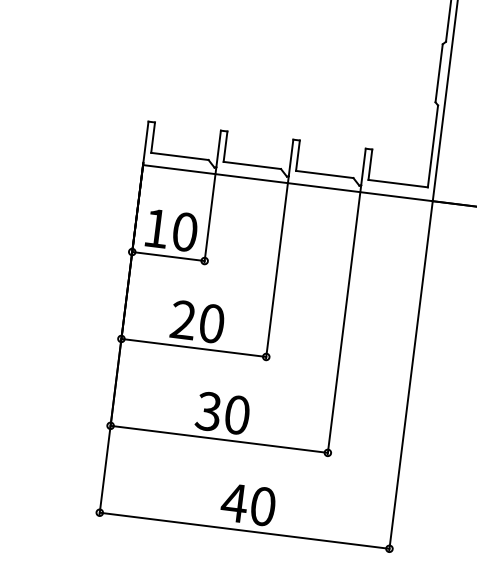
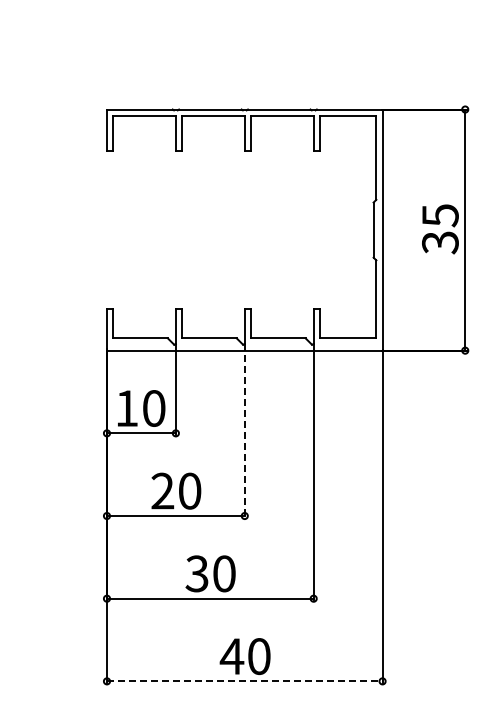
line: (277, 268) -> (244, 431), solid -> dashed
line: (244, 530) -> (244, 681), solid -> dashed

